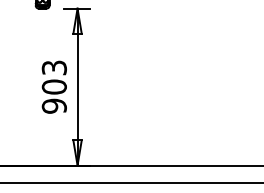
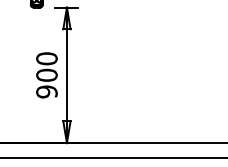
text: (53, 67) -> (46, 58), 903 -> 900

